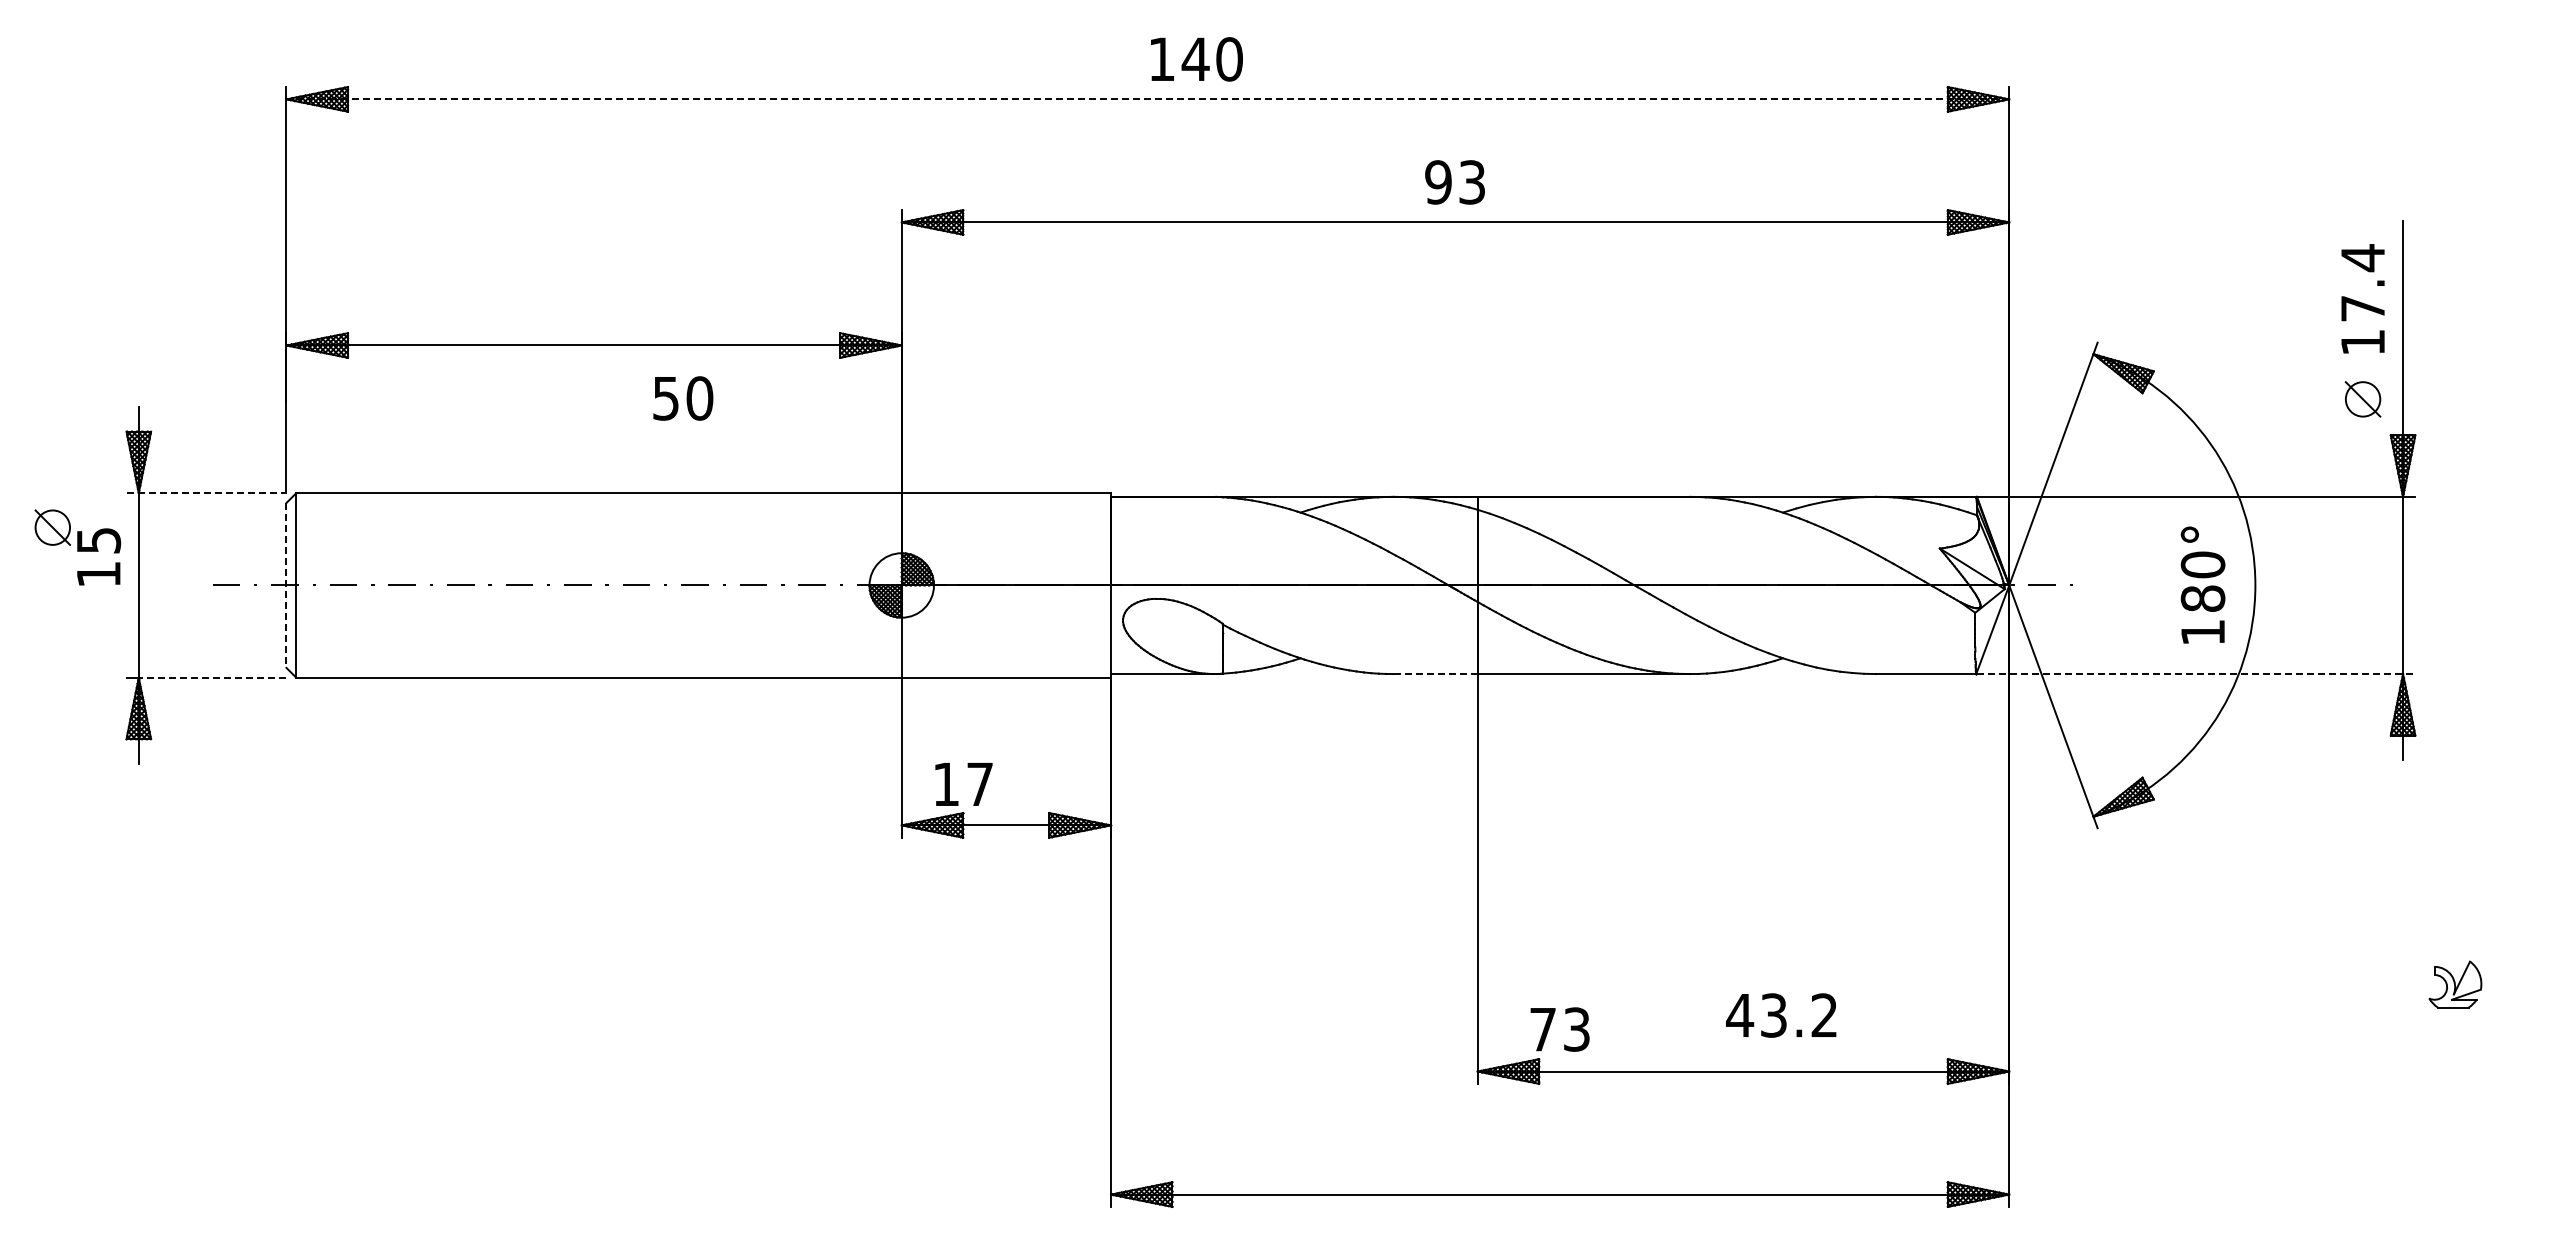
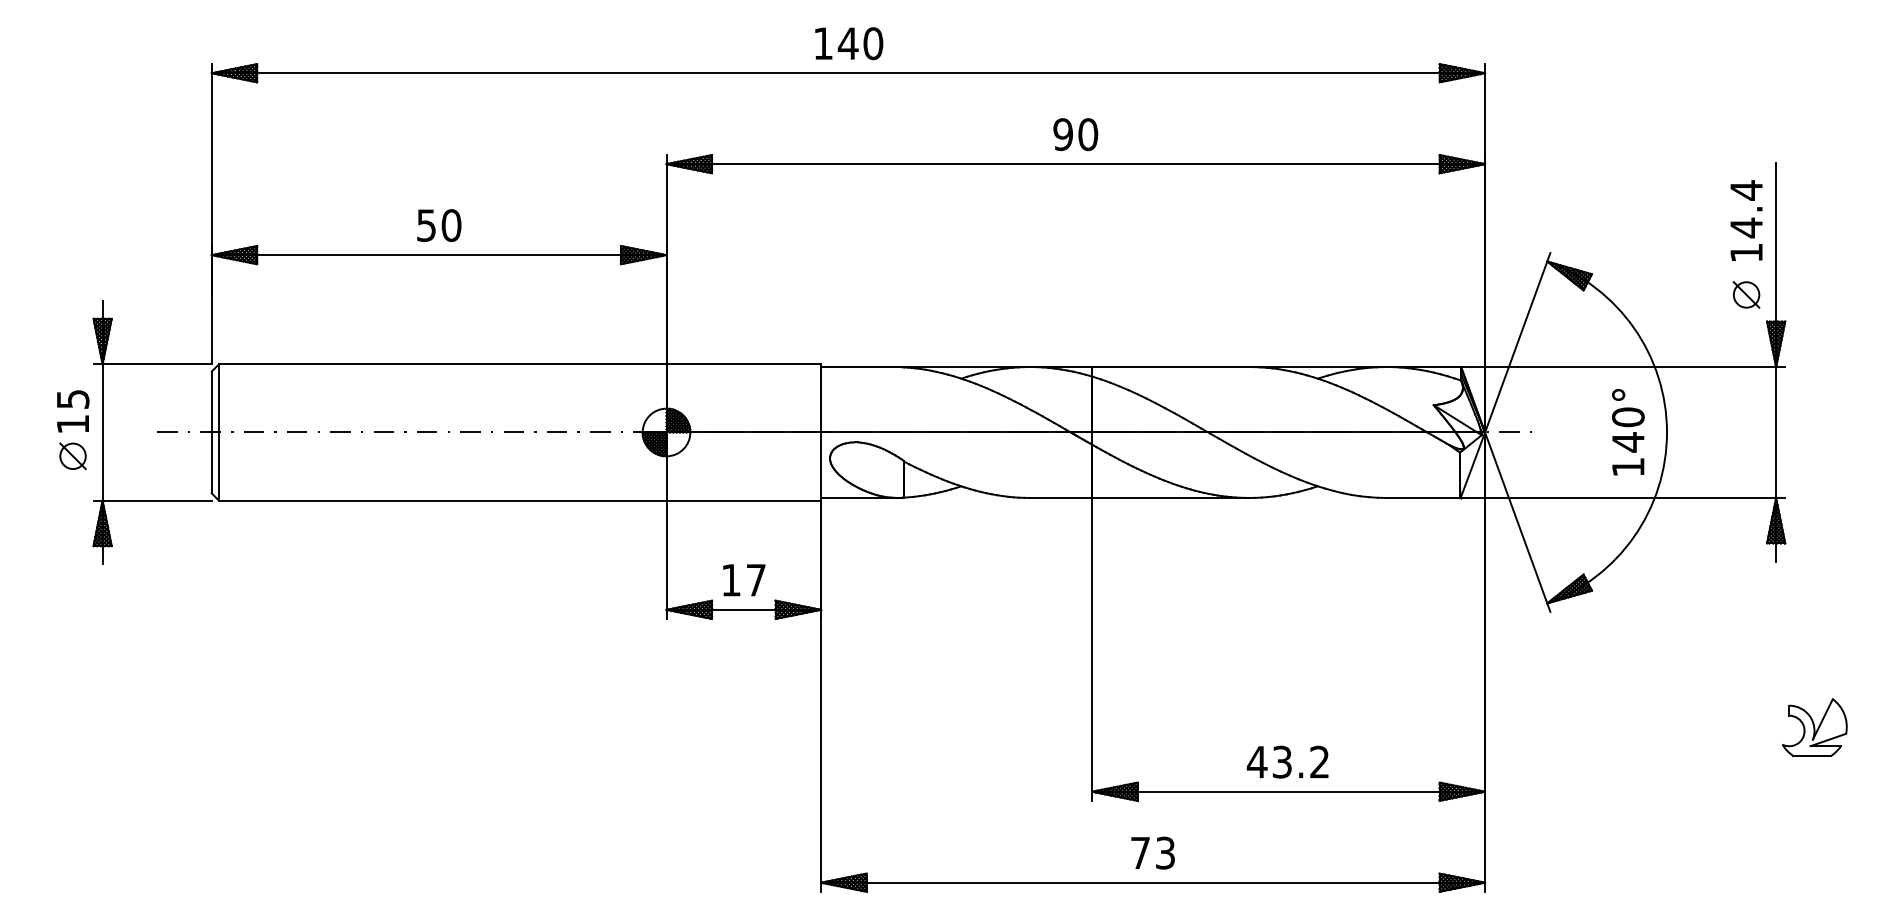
text: (1196, 59) -> (848, 43), moved
line: (1148, 99) -> (848, 73), dashed -> solid
text: (1472, 182) -> (1088, 134), 93 -> 90
text: (2362, 308) -> (1746, 227), 17.4 -> 14.4
text: (683, 398) -> (439, 225), moved
line: (206, 493) -> (152, 364), dashed -> solid
part: (52, 527) -> (72, 456), moved
line: (286, 585) -> (211, 432), dashed -> solid
text: (2202, 598) -> (1627, 442), 180° -> 140°
line: (1436, 674) -> (1061, 498), dashed -> solid
line: (2196, 674) -> (1623, 498), dashed -> solid
line: (212, 677) -> (157, 500), dashed -> solid
text: (963, 784) -> (743, 580), moved
part: (2455, 984) -> (1814, 727), size x1.67
text: (1781, 1015) -> (1287, 762), moved
text: (1559, 1029) -> (1152, 853), moved

